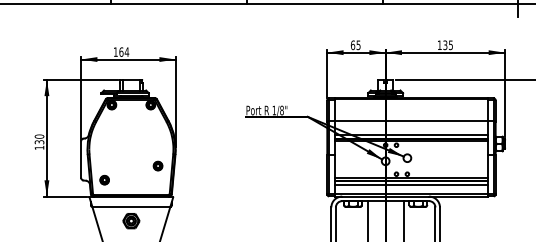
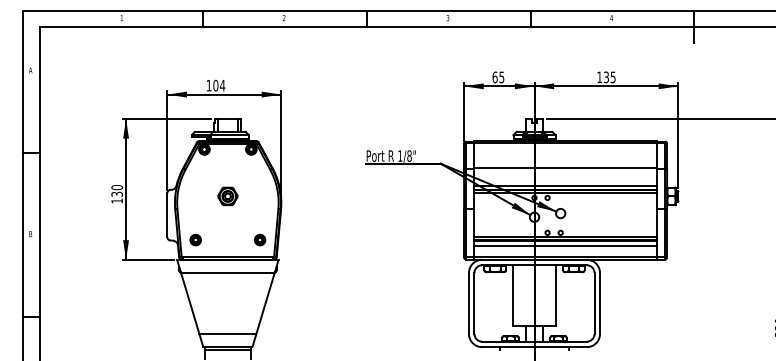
text: (121, 51) -> (215, 84), 164 -> 104
part: (157, 165) -> (259, 239), moved
part: (131, 220) -> (227, 195), moved

